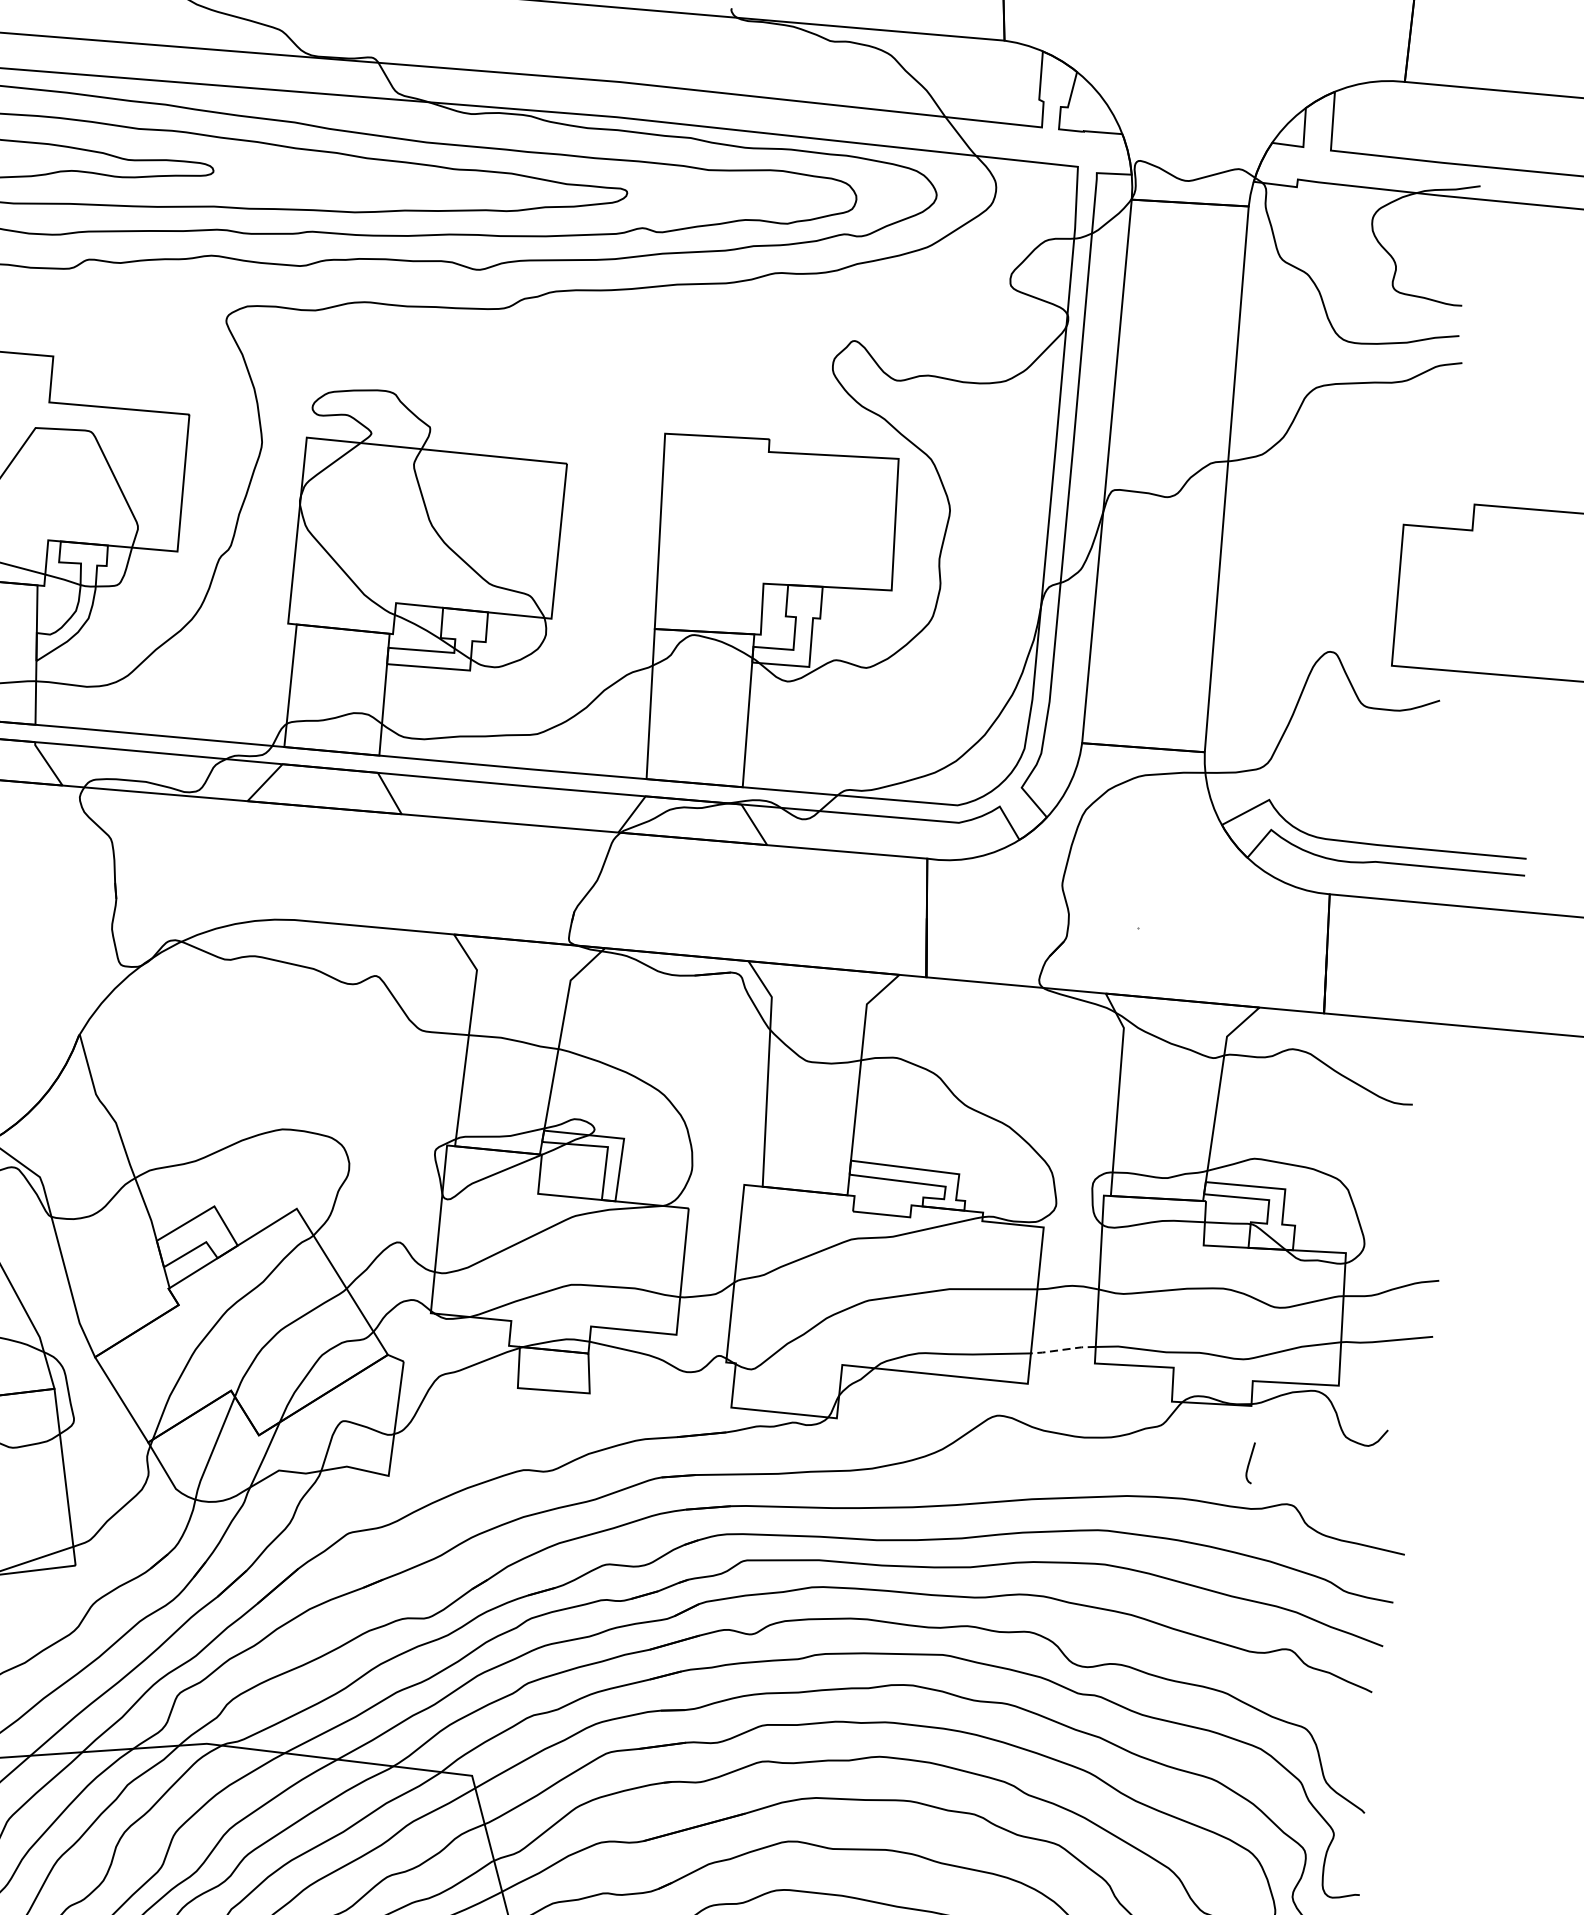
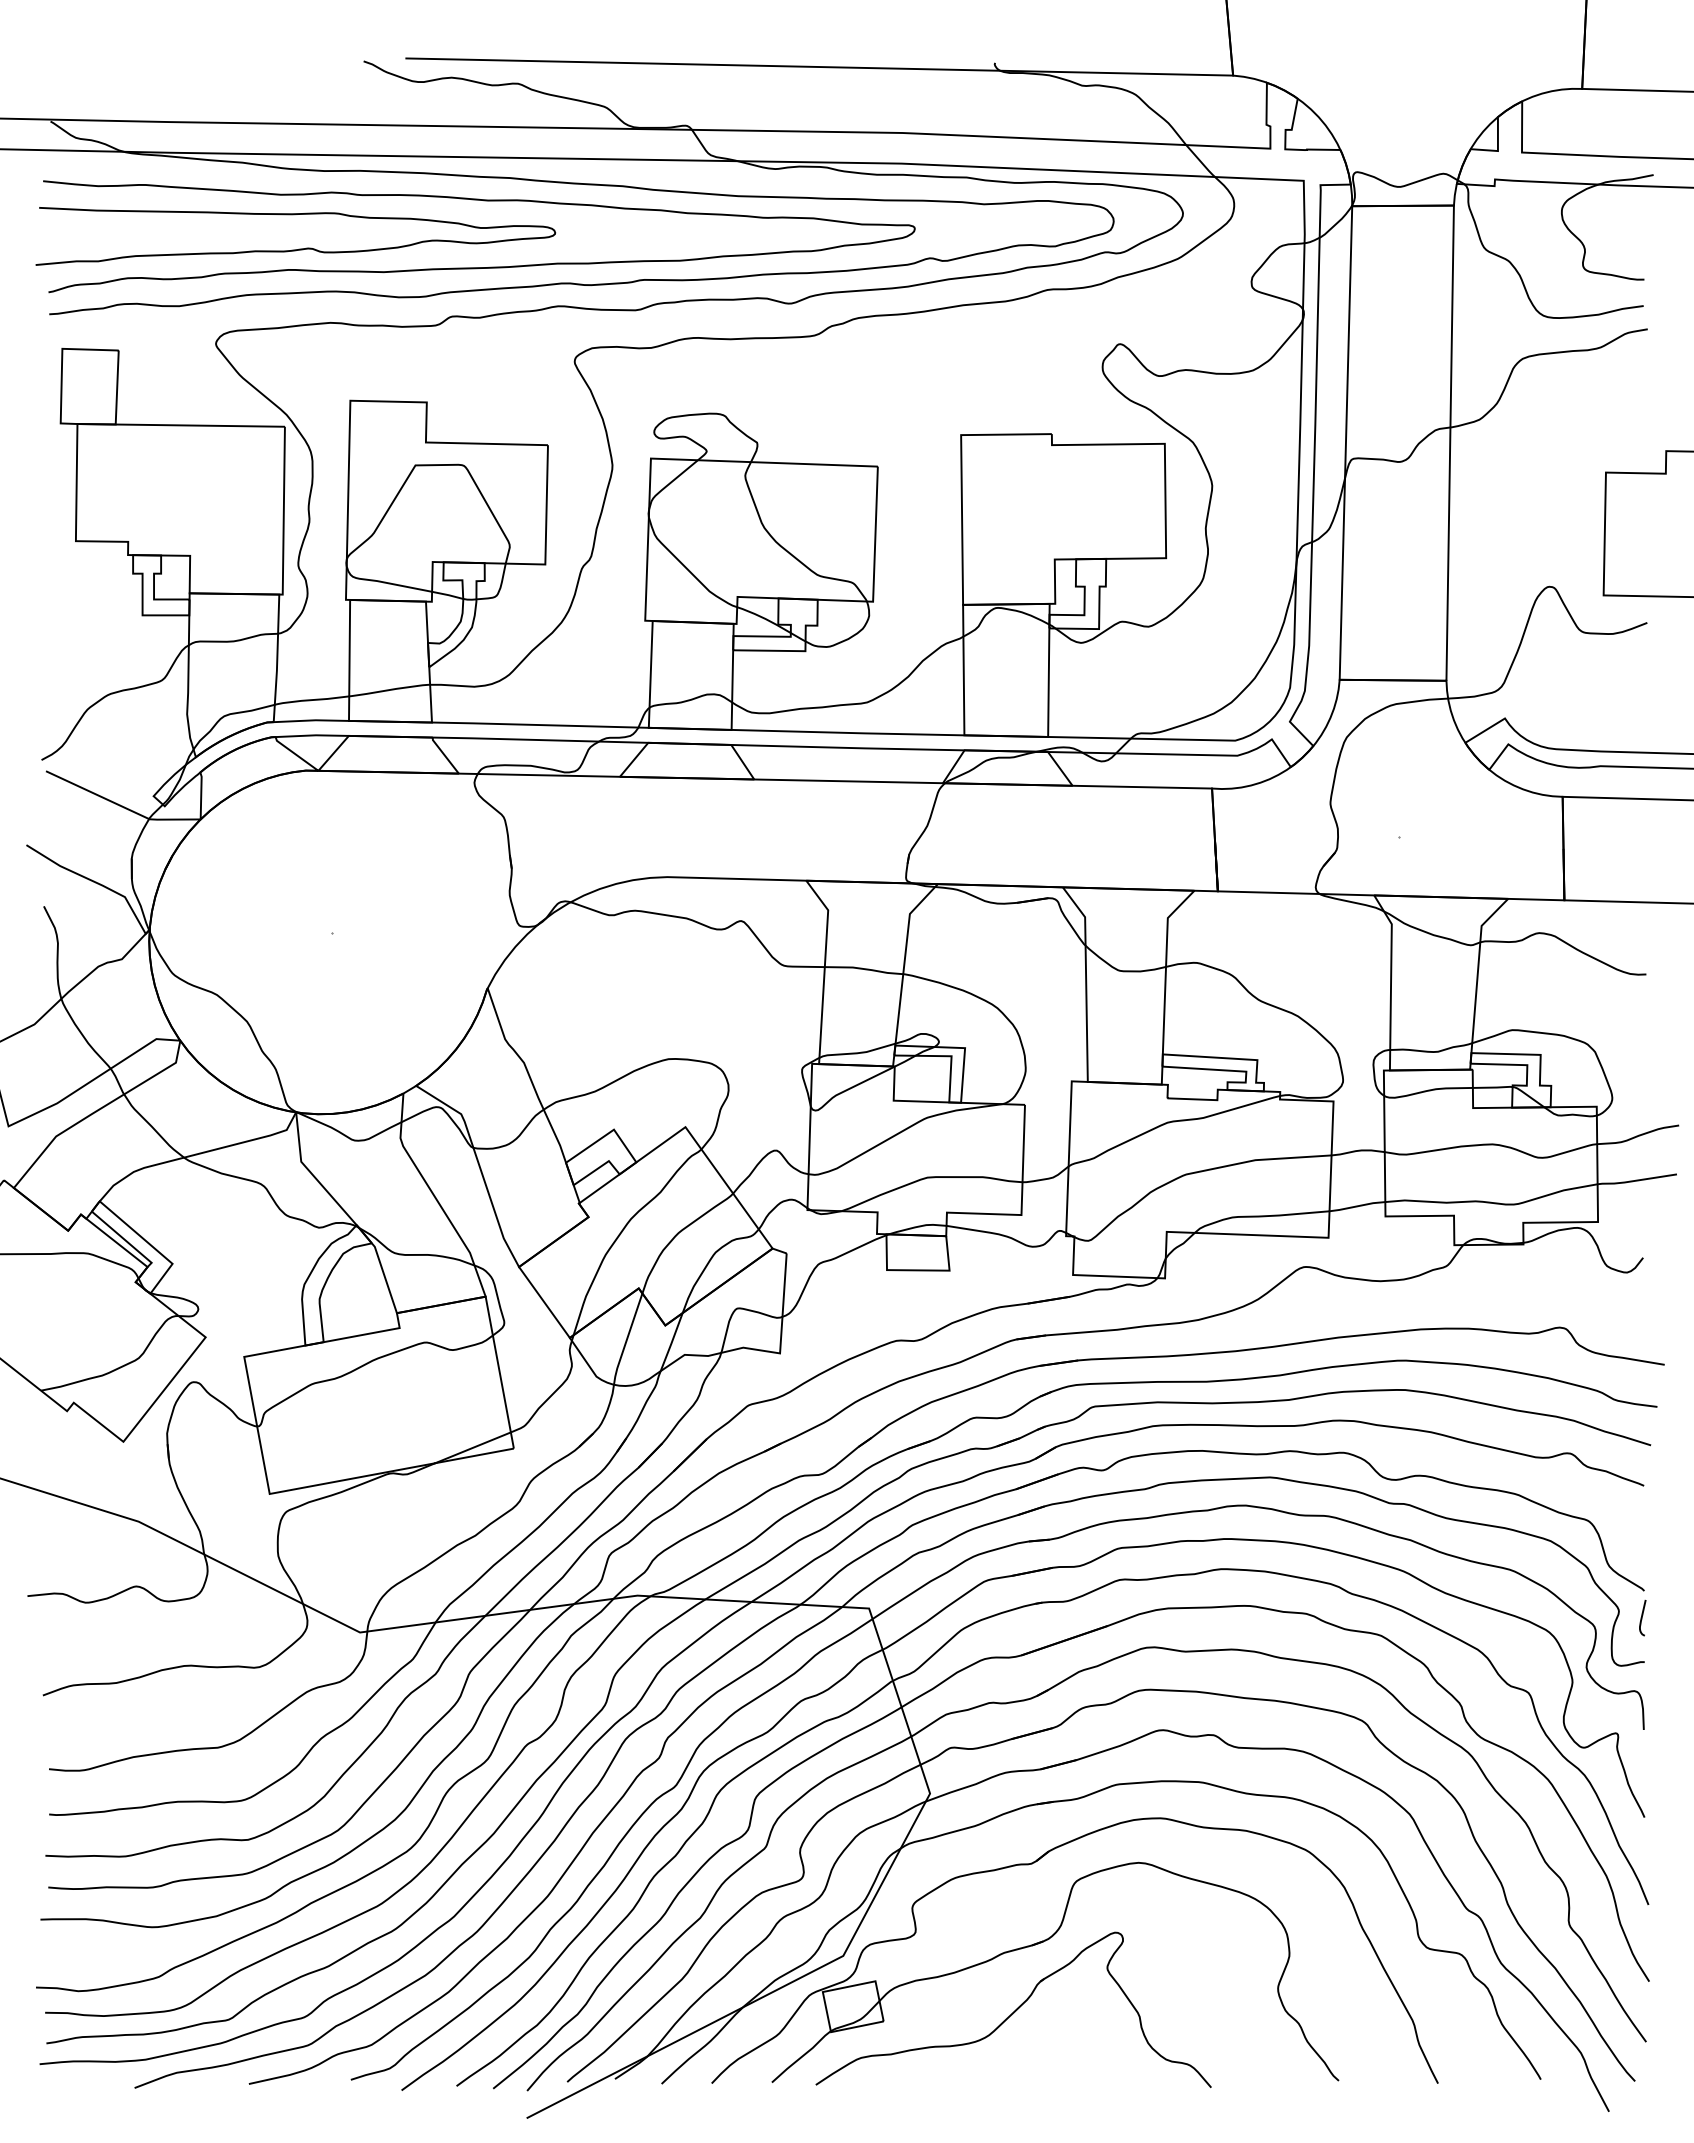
line: (1062, 1349) -> (1356, 1206), dashed -> solid
curve: (1250, 1462) -> (1642, 1617), moved

